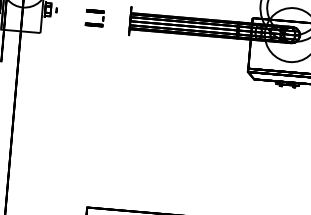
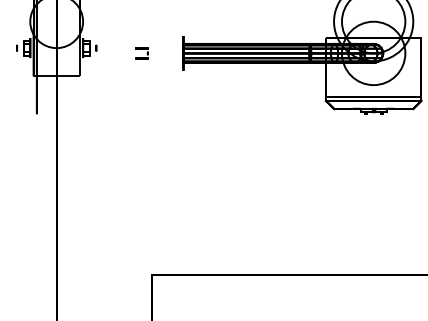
part: (94, 18) -> (141, 53), size x0.6

